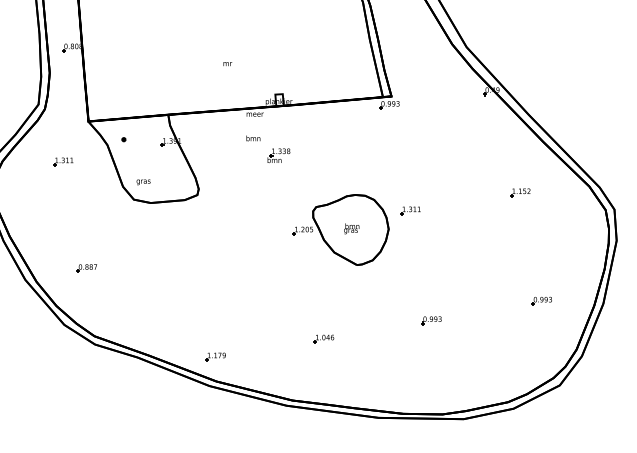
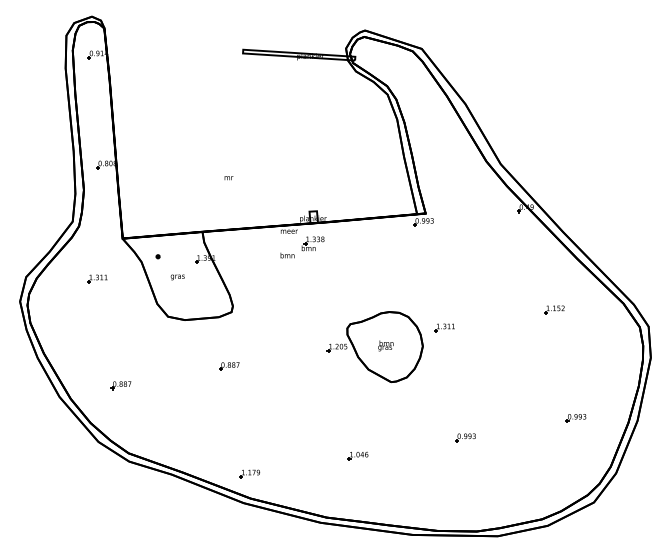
text: (227, 64) -> (228, 178), moved
part: (278, 155) -> (312, 243), moved
text: (143, 182) -> (177, 277), moved
part: (195, 249) -> (229, 366), added

